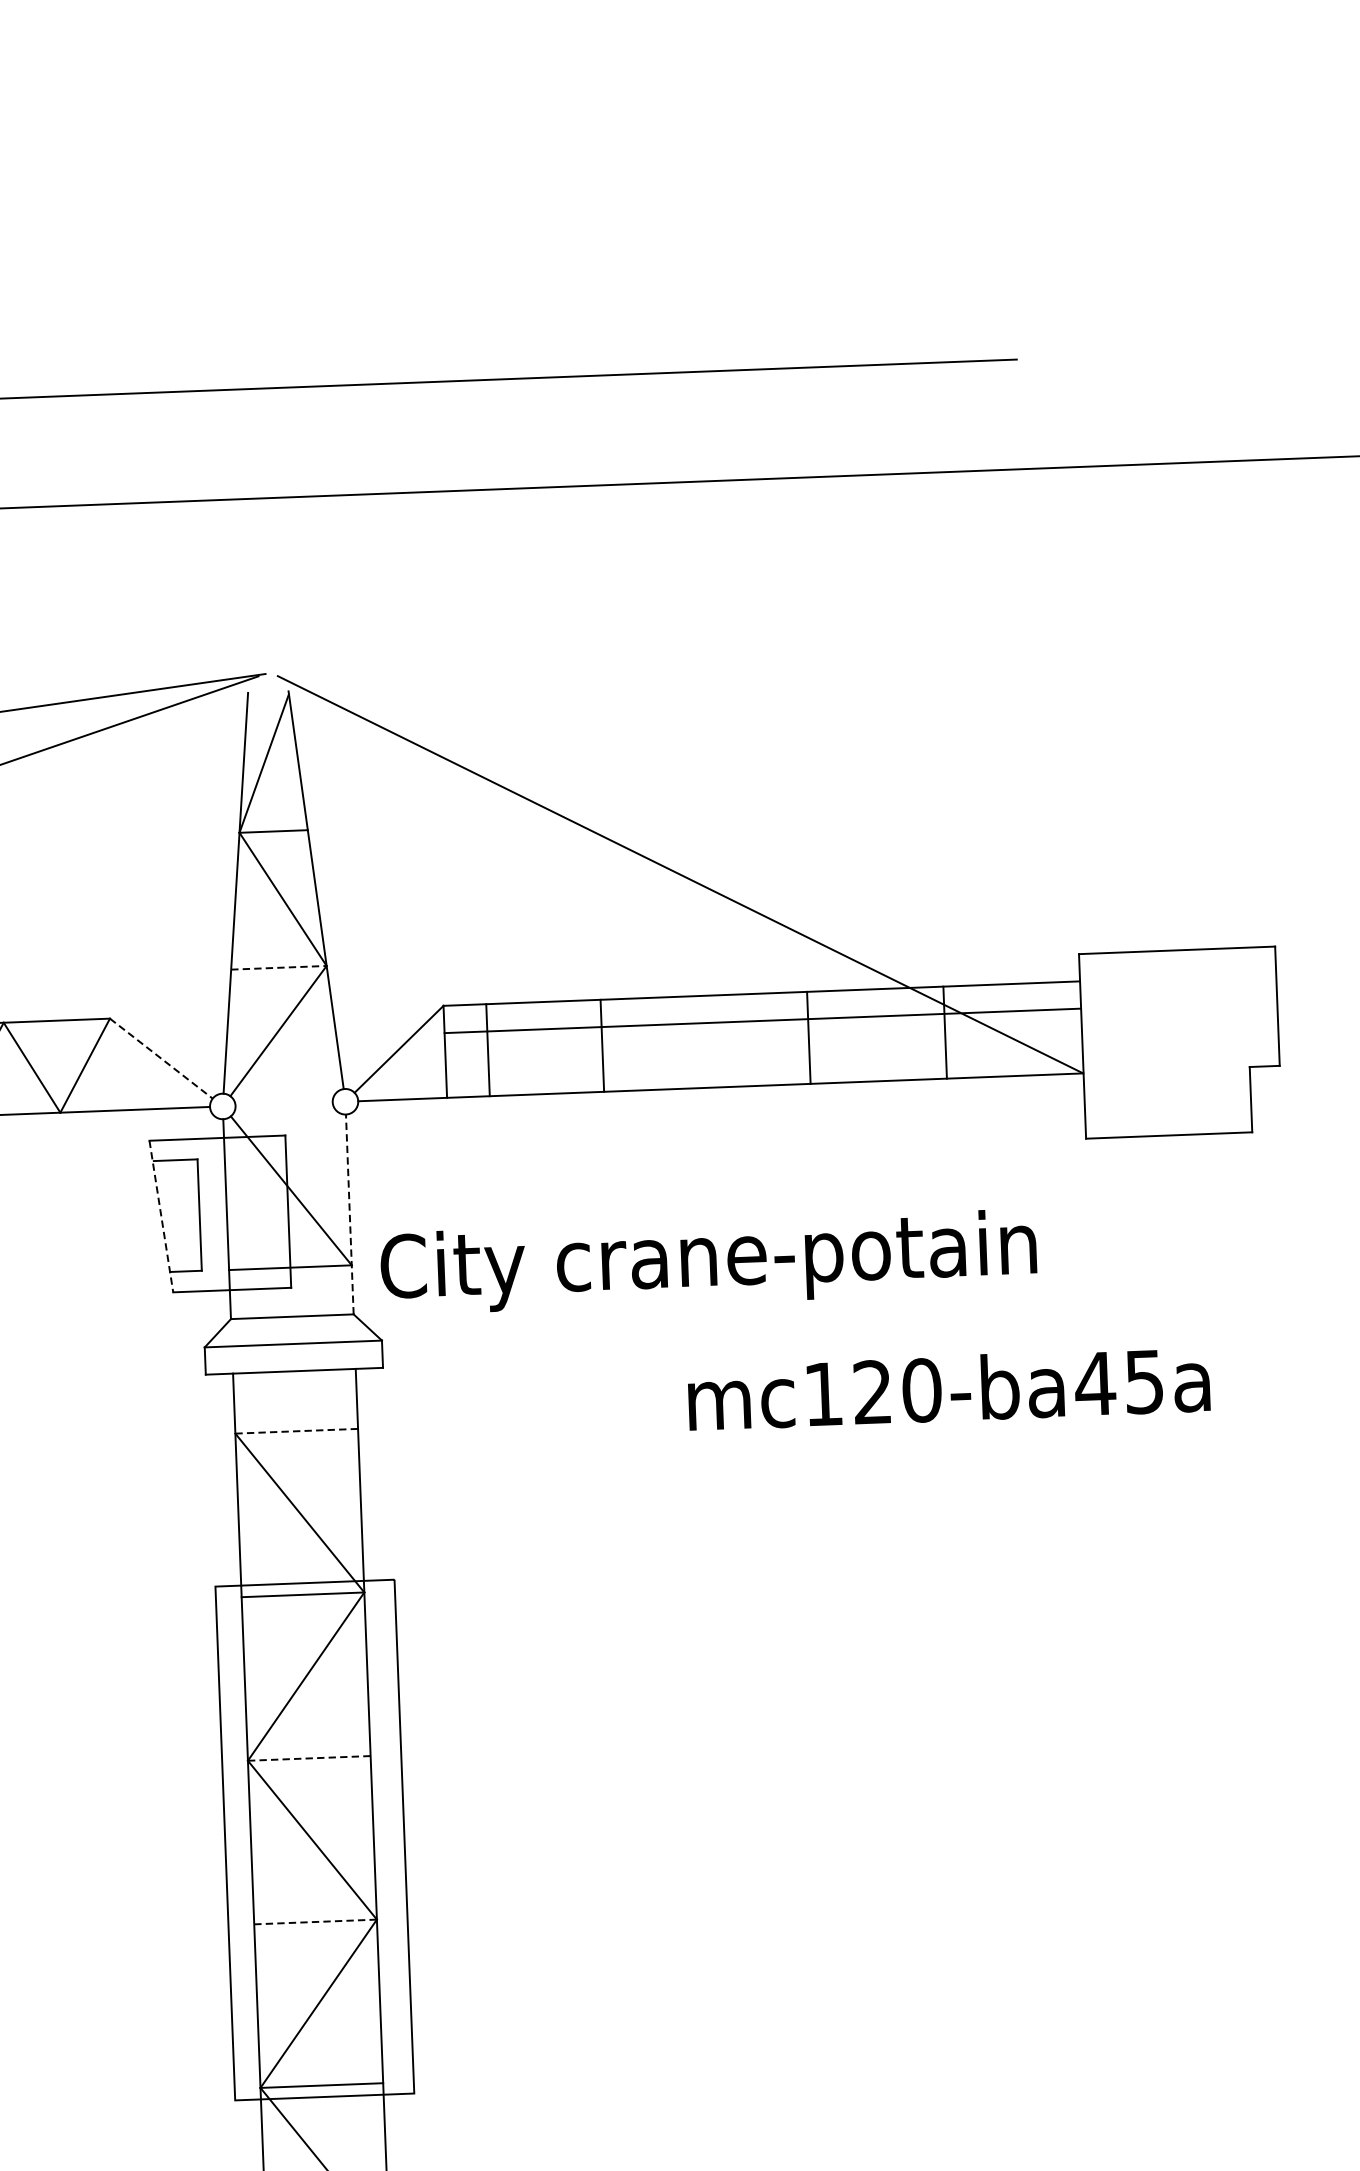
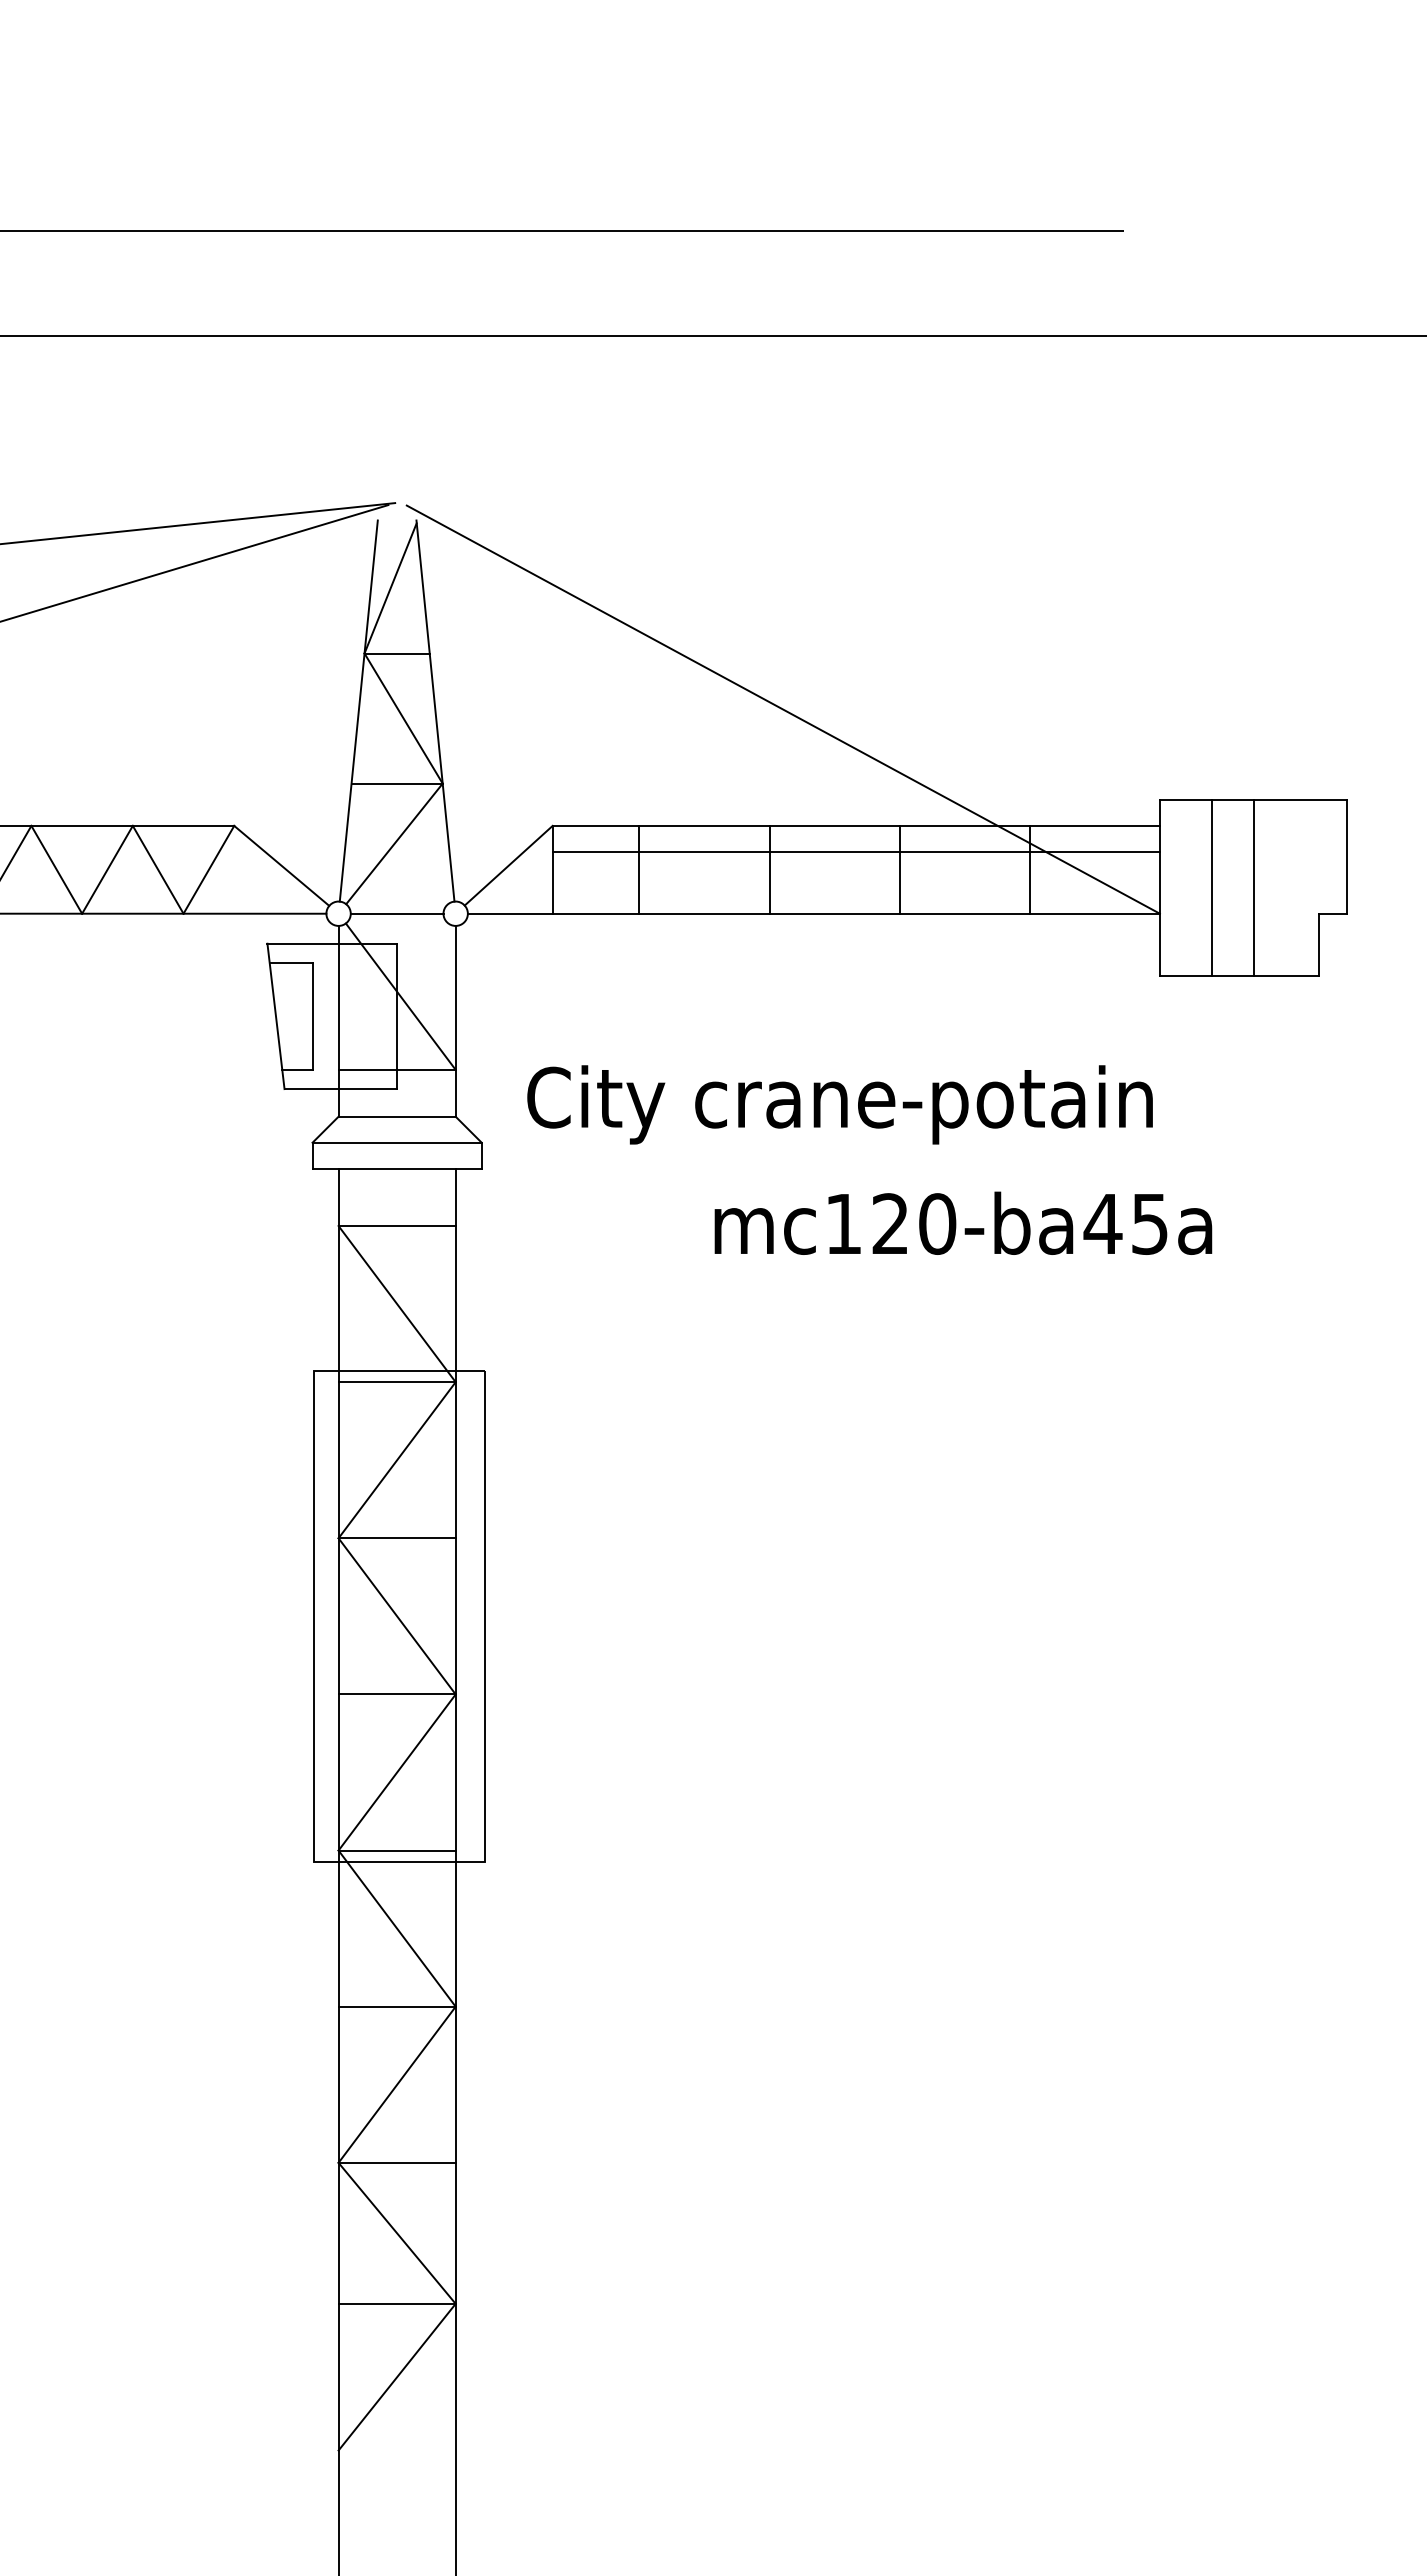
line: (279, 967) -> (397, 783), dashed -> solid
line: (1180, 1042) -> (1253, 887), added
line: (1137, 1043) -> (1212, 887), added
line: (602, 1045) -> (769, 869), moved
line: (488, 1049) -> (639, 869), moved
line: (162, 1059) -> (282, 866), dashed -> solid
line: (283, 1103) -> (396, 913), added
line: (349, 1213) -> (455, 1020), dashed -> solid
line: (161, 1216) -> (276, 1016), dashed -> solid
text: (708, 1261) -> (839, 1104), moved
text: (949, 1387) -> (963, 1222), moved
line: (297, 1431) -> (397, 1226), dashed -> solid
line: (309, 1758) -> (397, 1538), dashed -> solid
line: (315, 1922) -> (397, 1694), dashed -> solid

